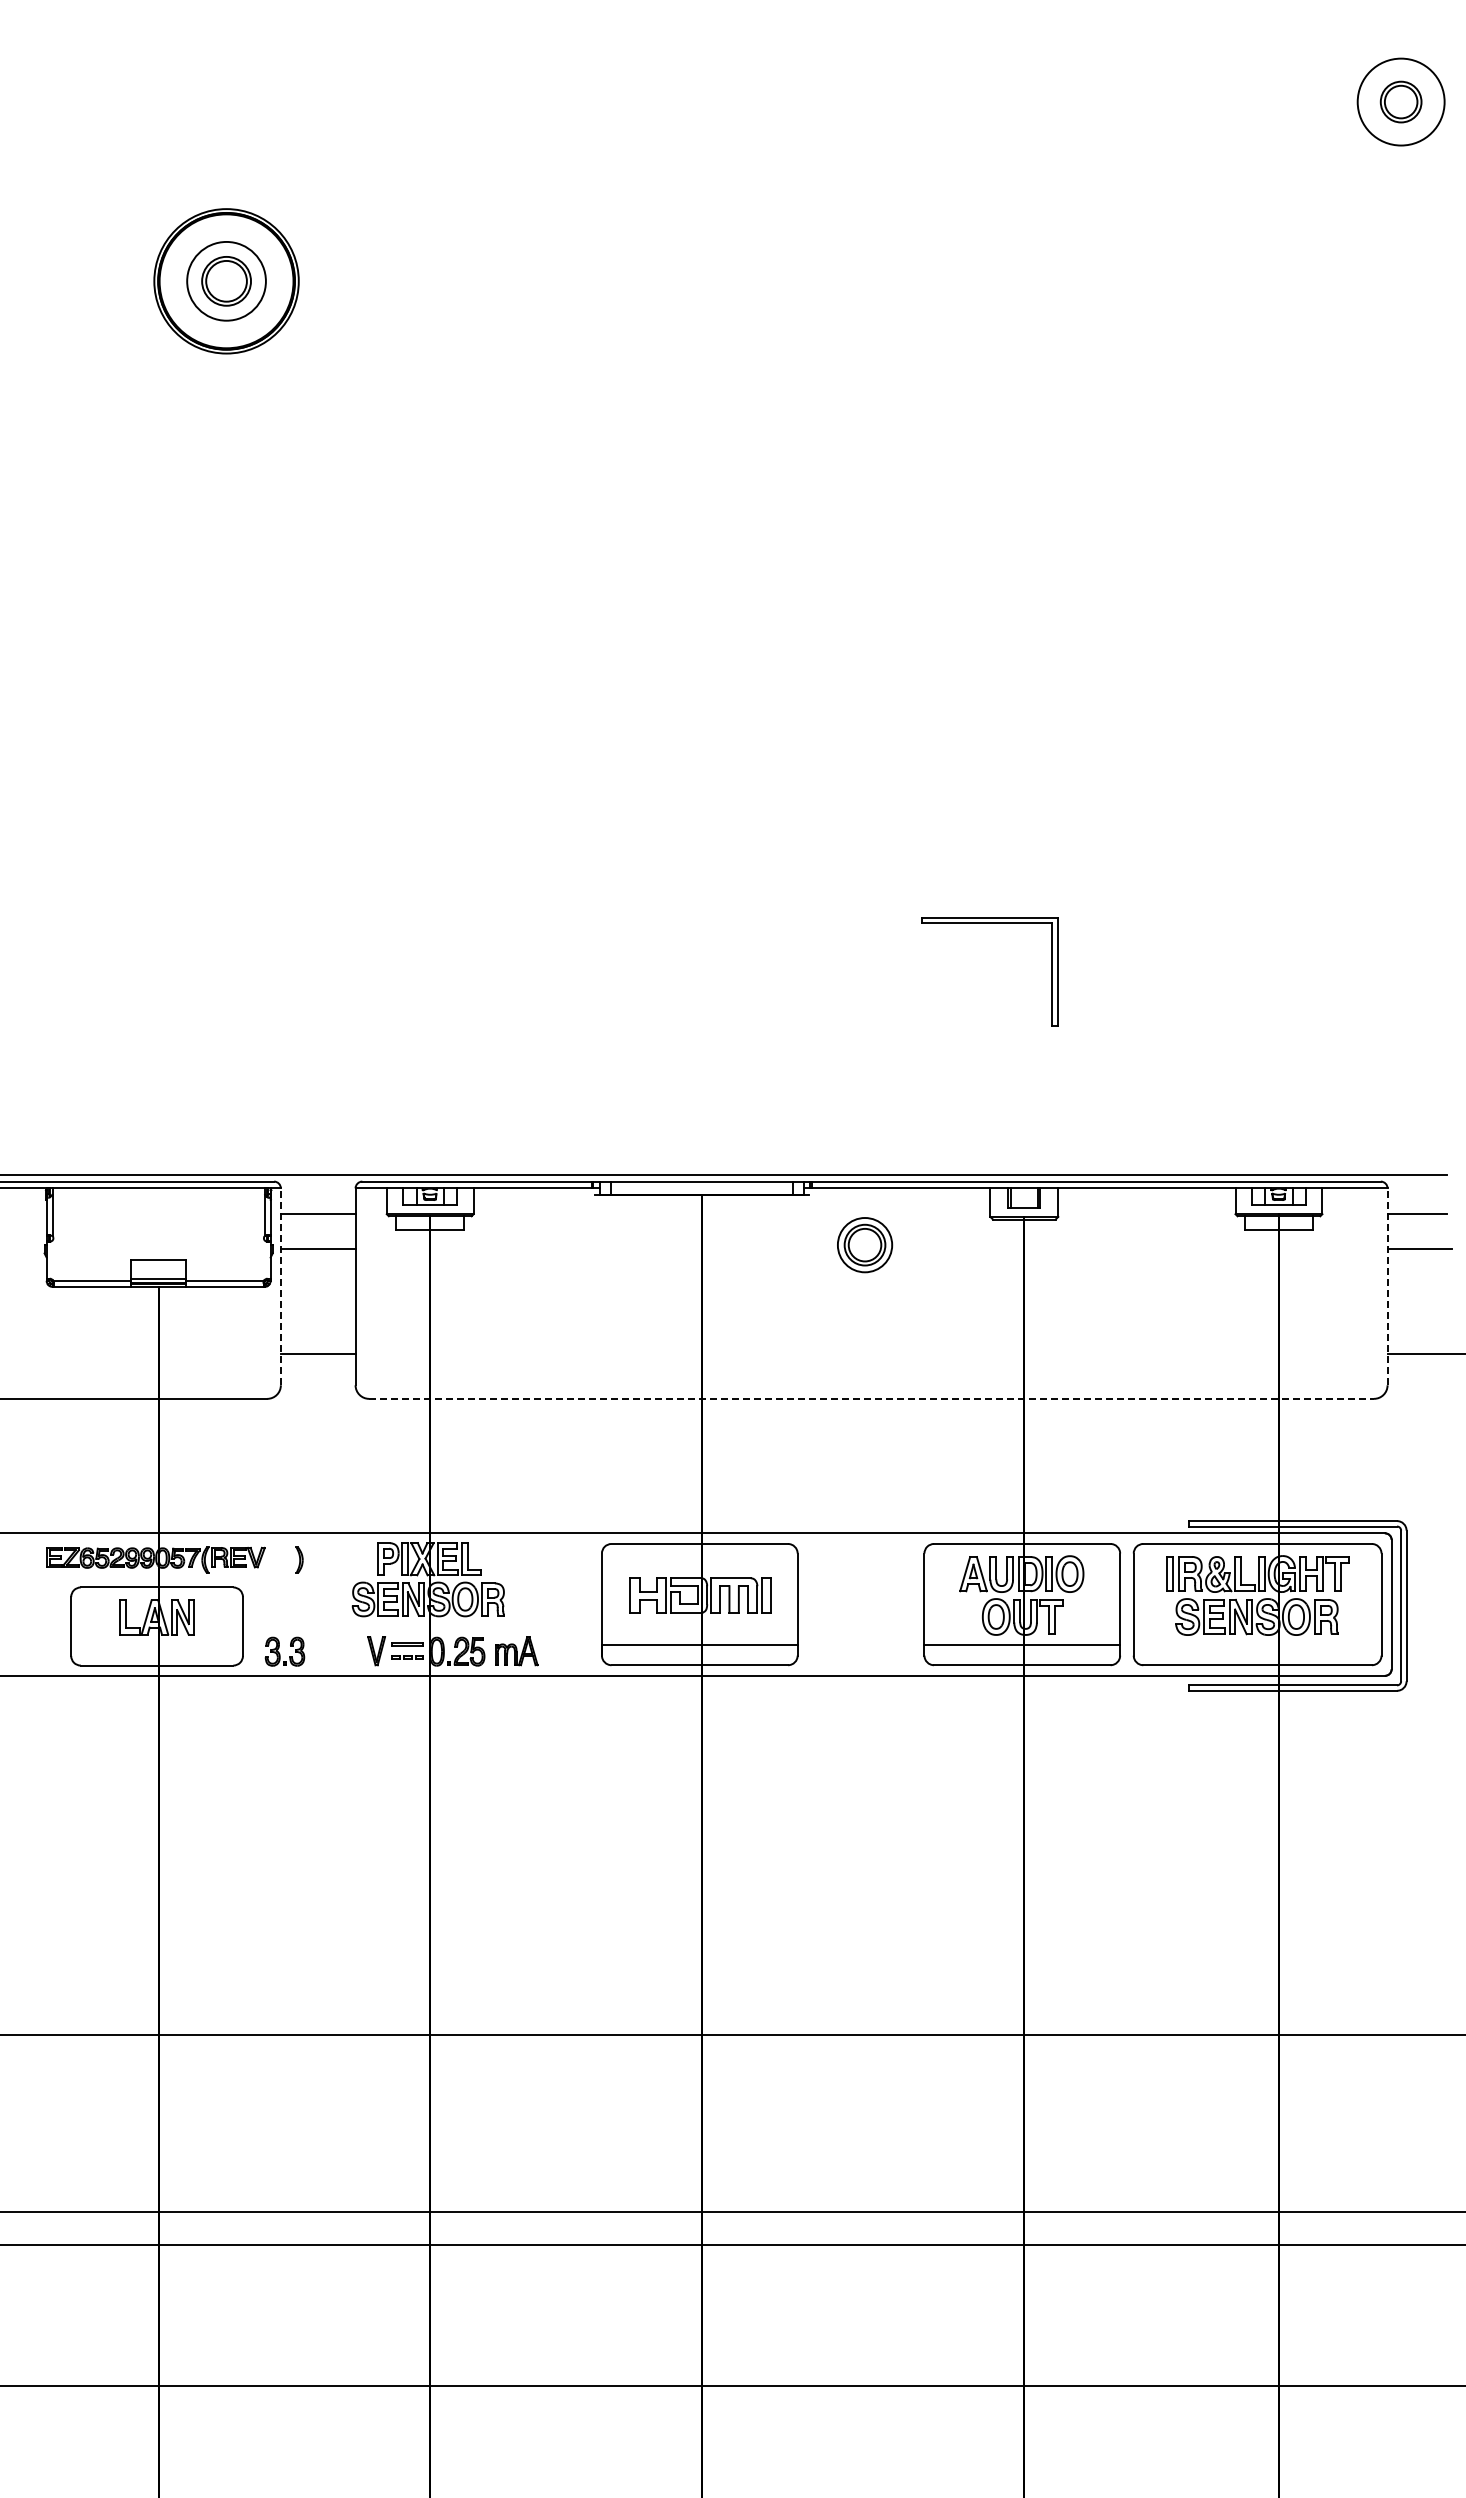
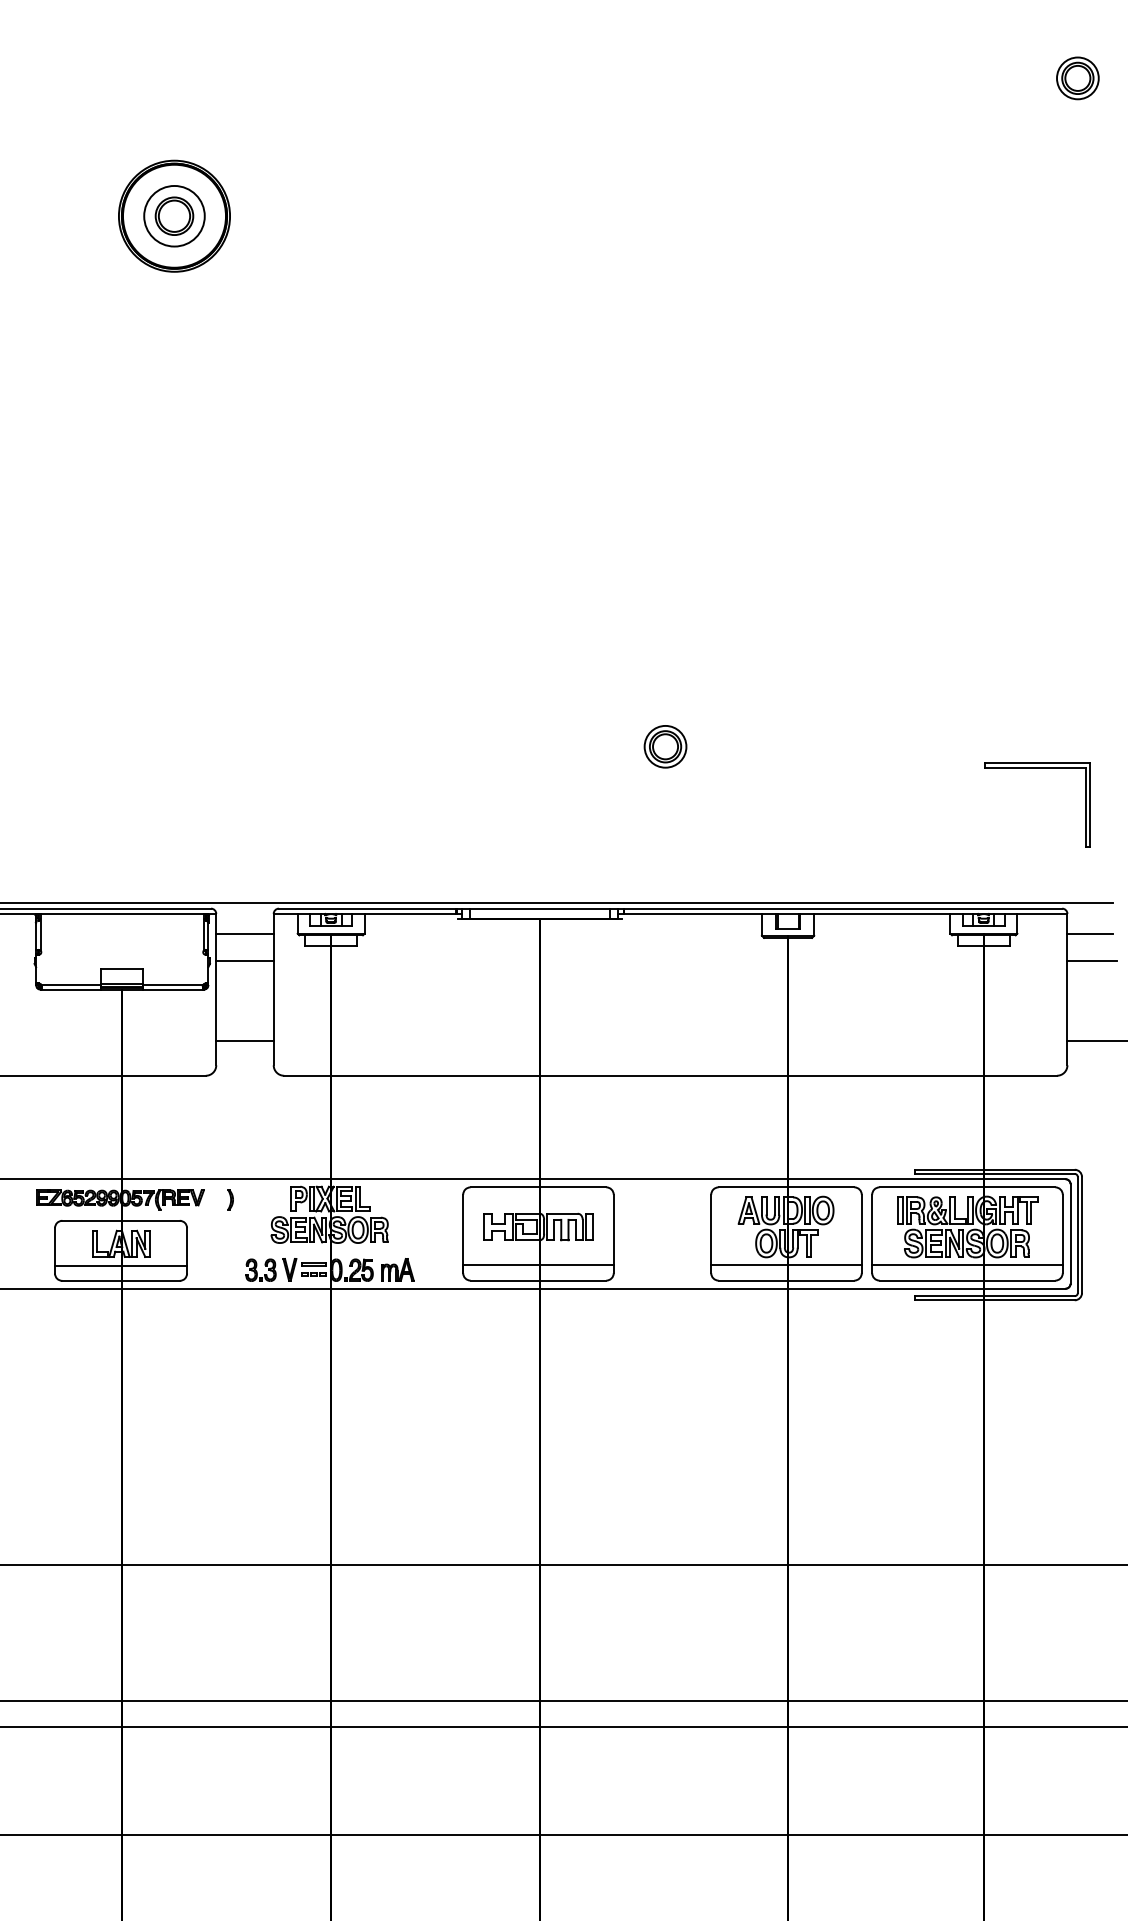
circle: (1401, 101) -> (1078, 77), size x0.62
part: (989, 923) -> (1037, 767), moved
part: (865, 1245) -> (665, 747), moved
line: (280, 1286) -> (215, 989), dashed -> solid
line: (1387, 1286) -> (1067, 989), dashed -> solid
line: (872, 1398) -> (671, 1075), dashed -> solid
line: (1257, 1645) -> (967, 1265), added
line: (156, 1646) -> (120, 1266), added
part: (284, 1651) -> (260, 1270), moved

